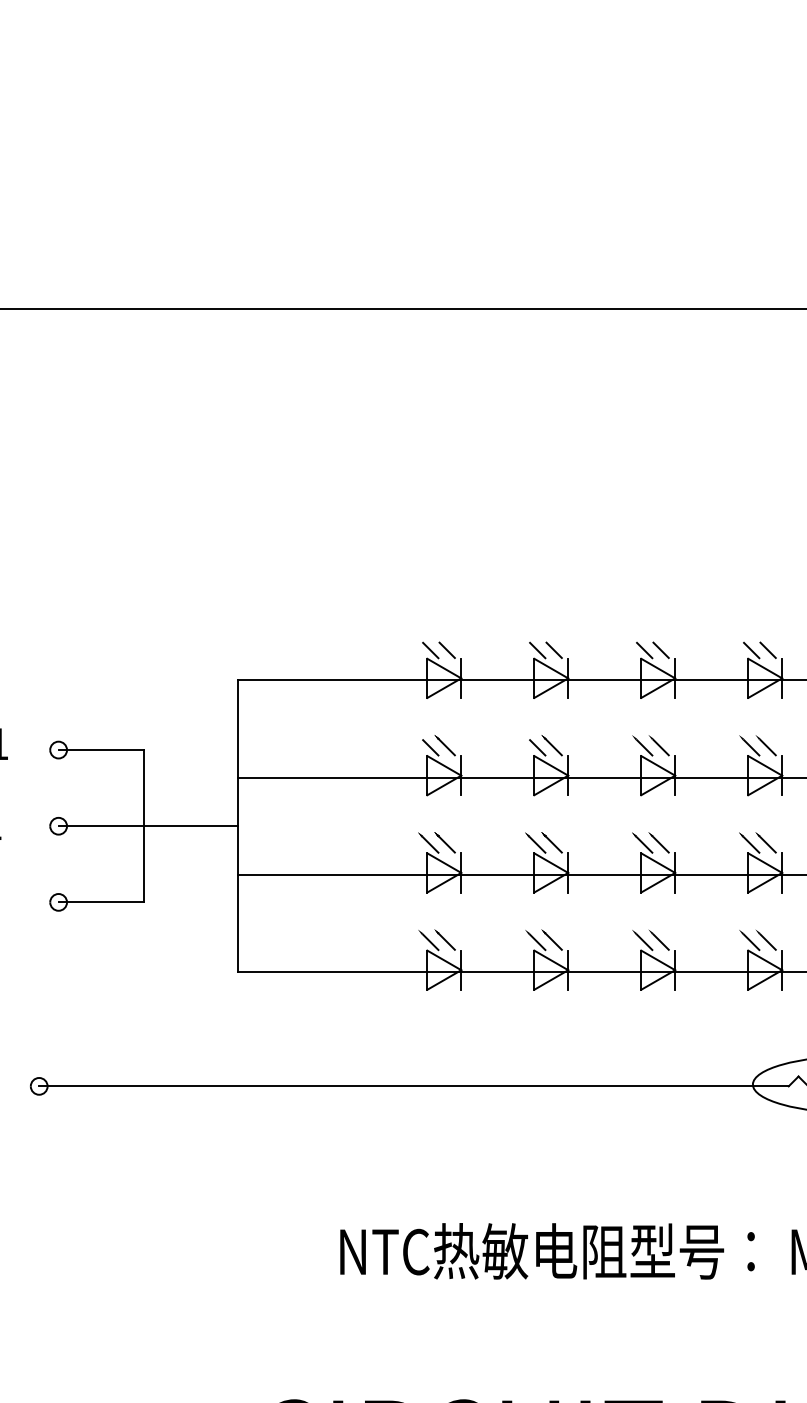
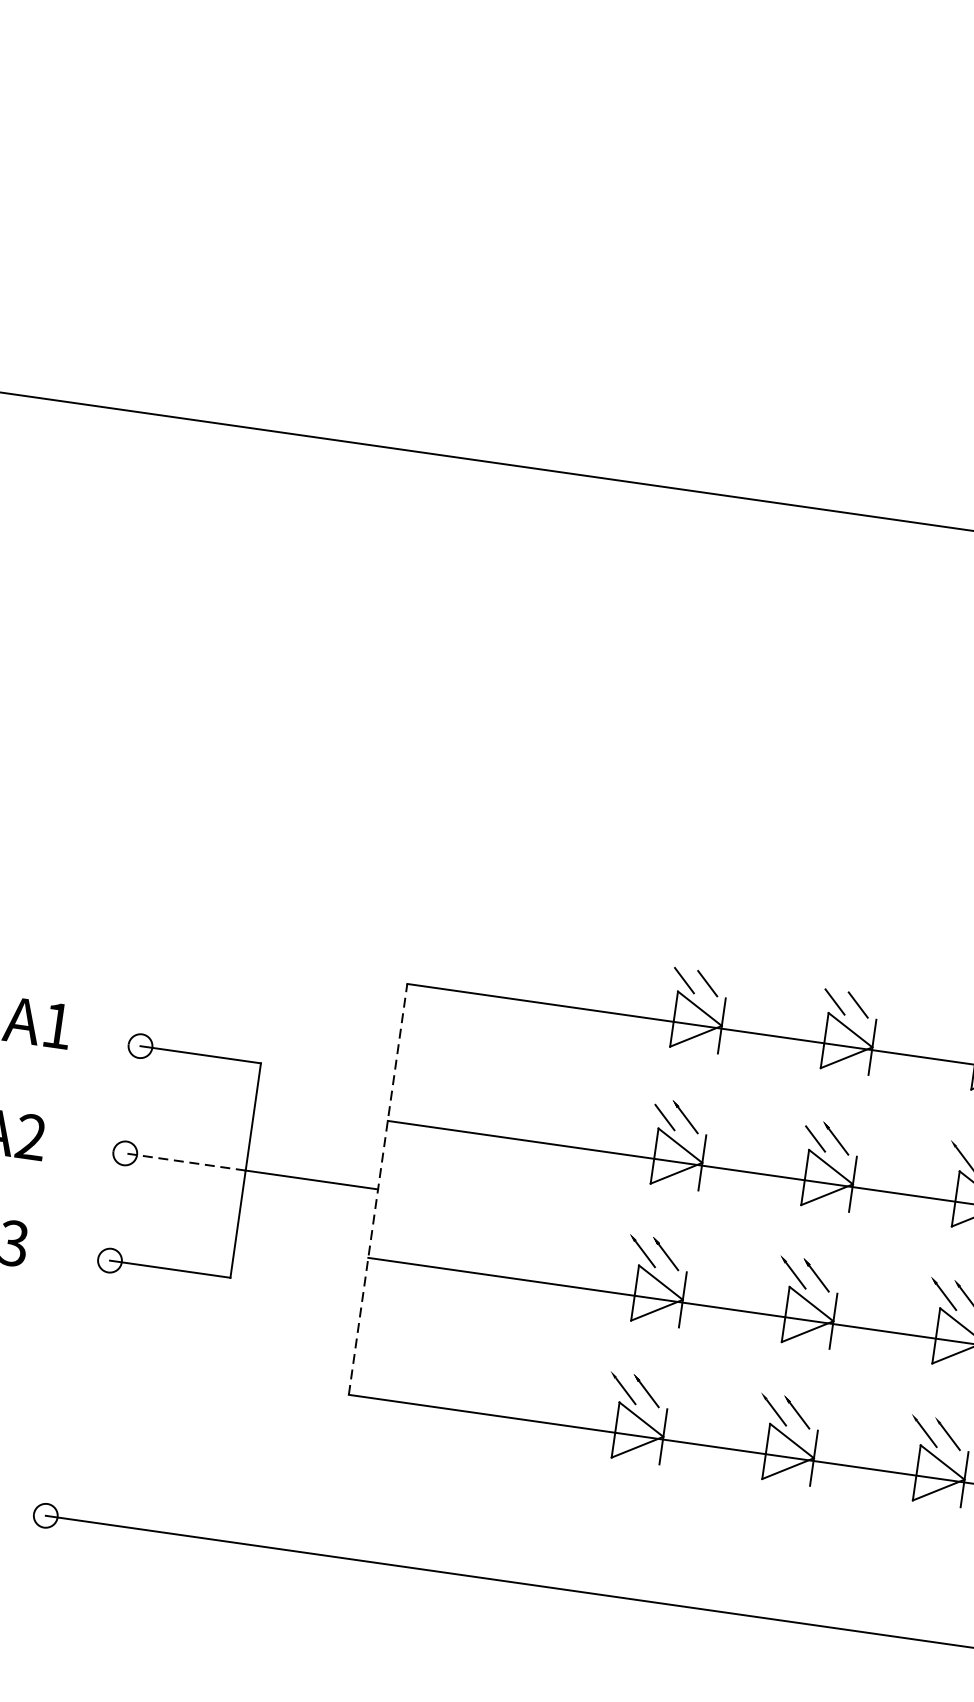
line: (101, 826) -> (185, 1162), solid -> dashed
line: (238, 826) -> (378, 1189), solid -> dashed

